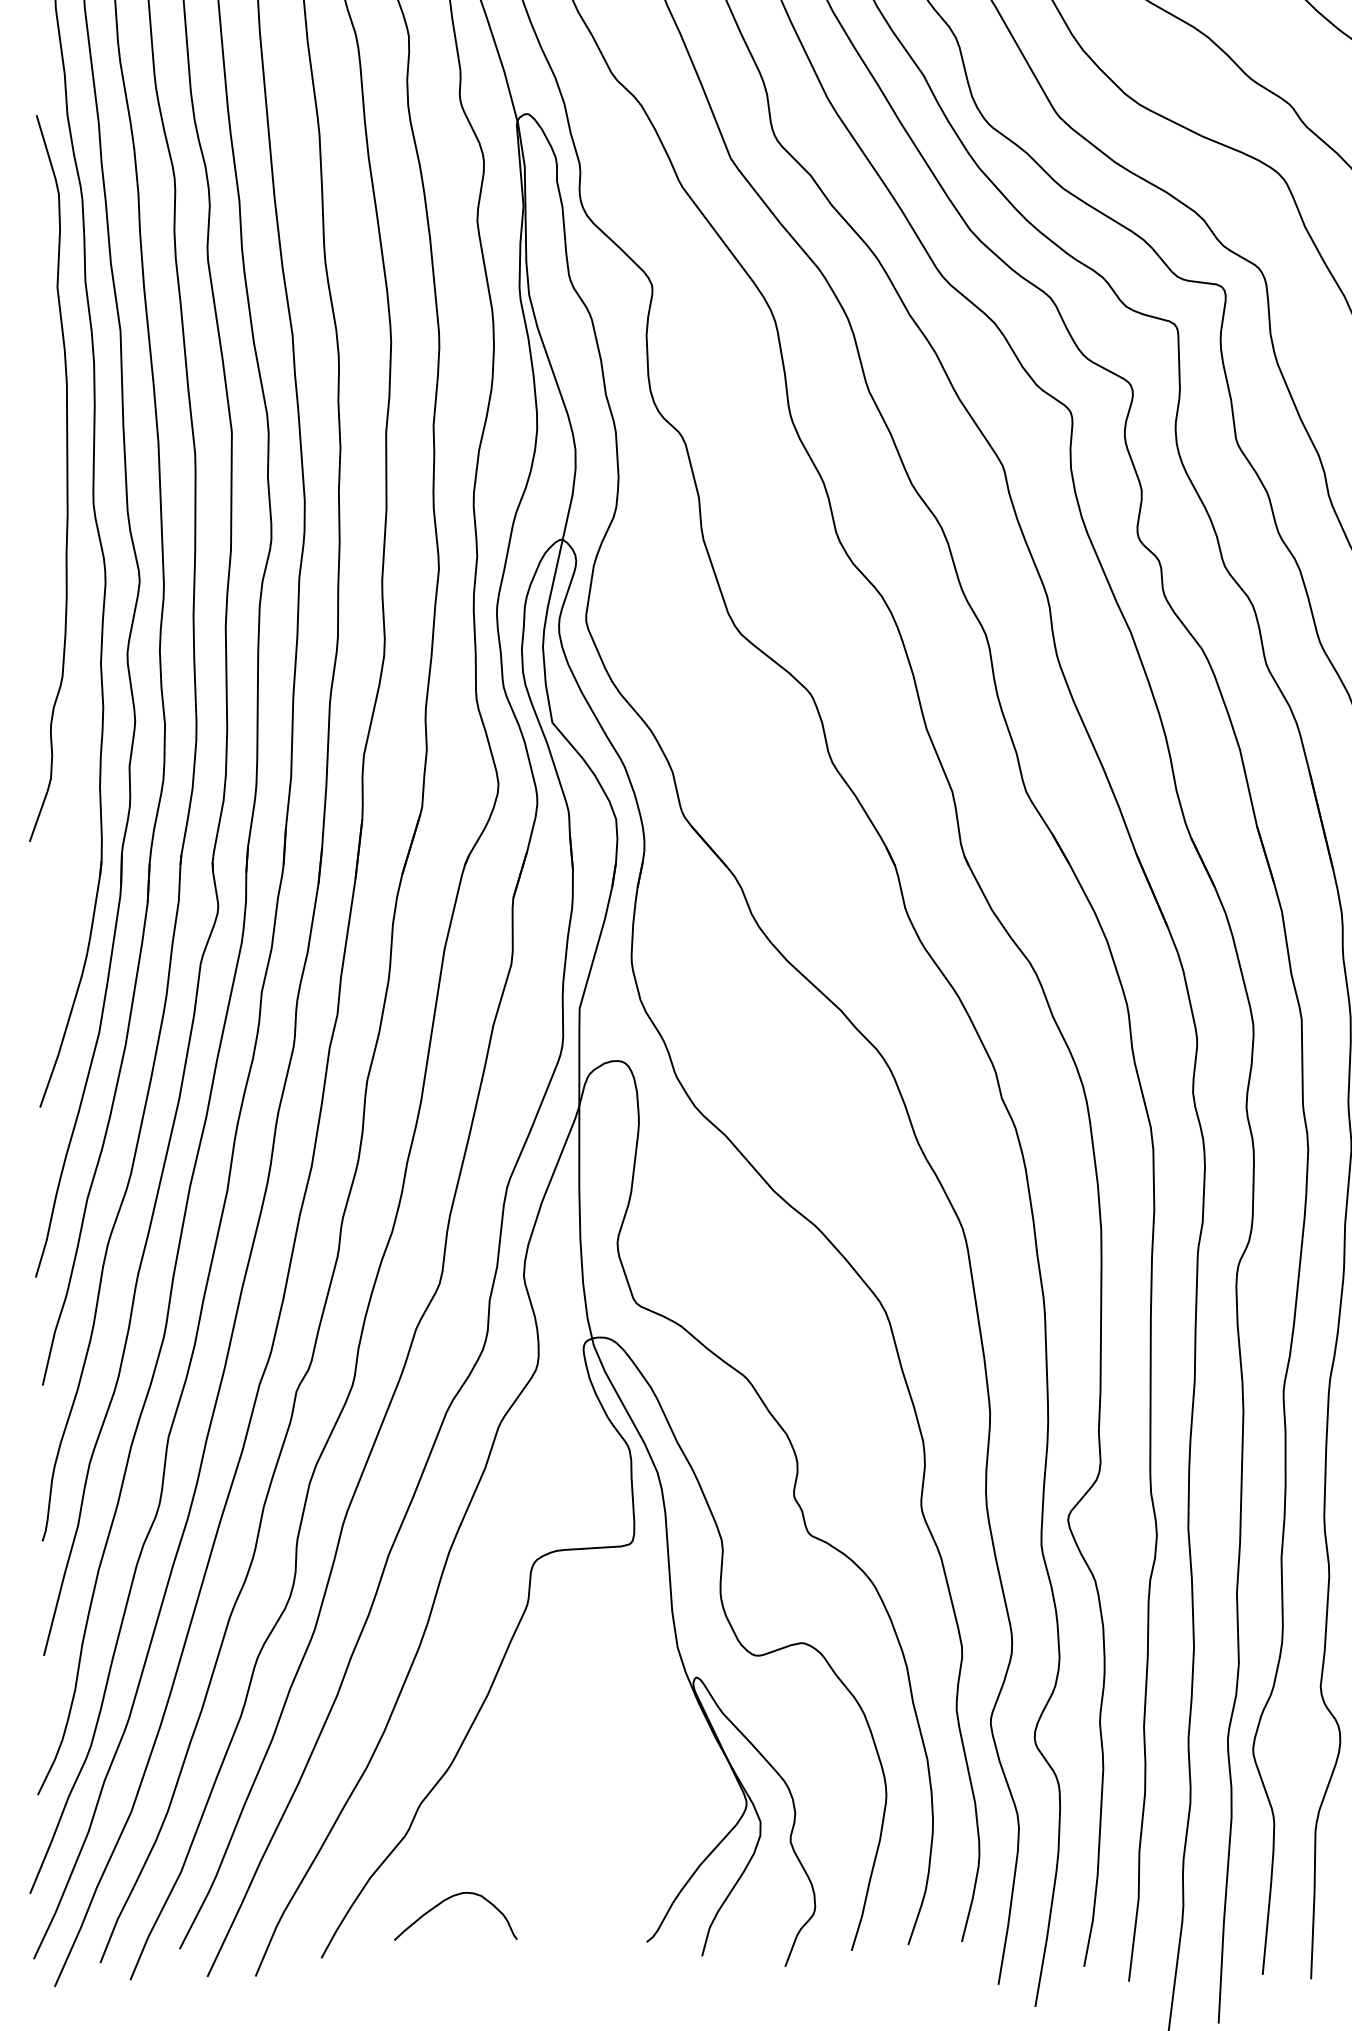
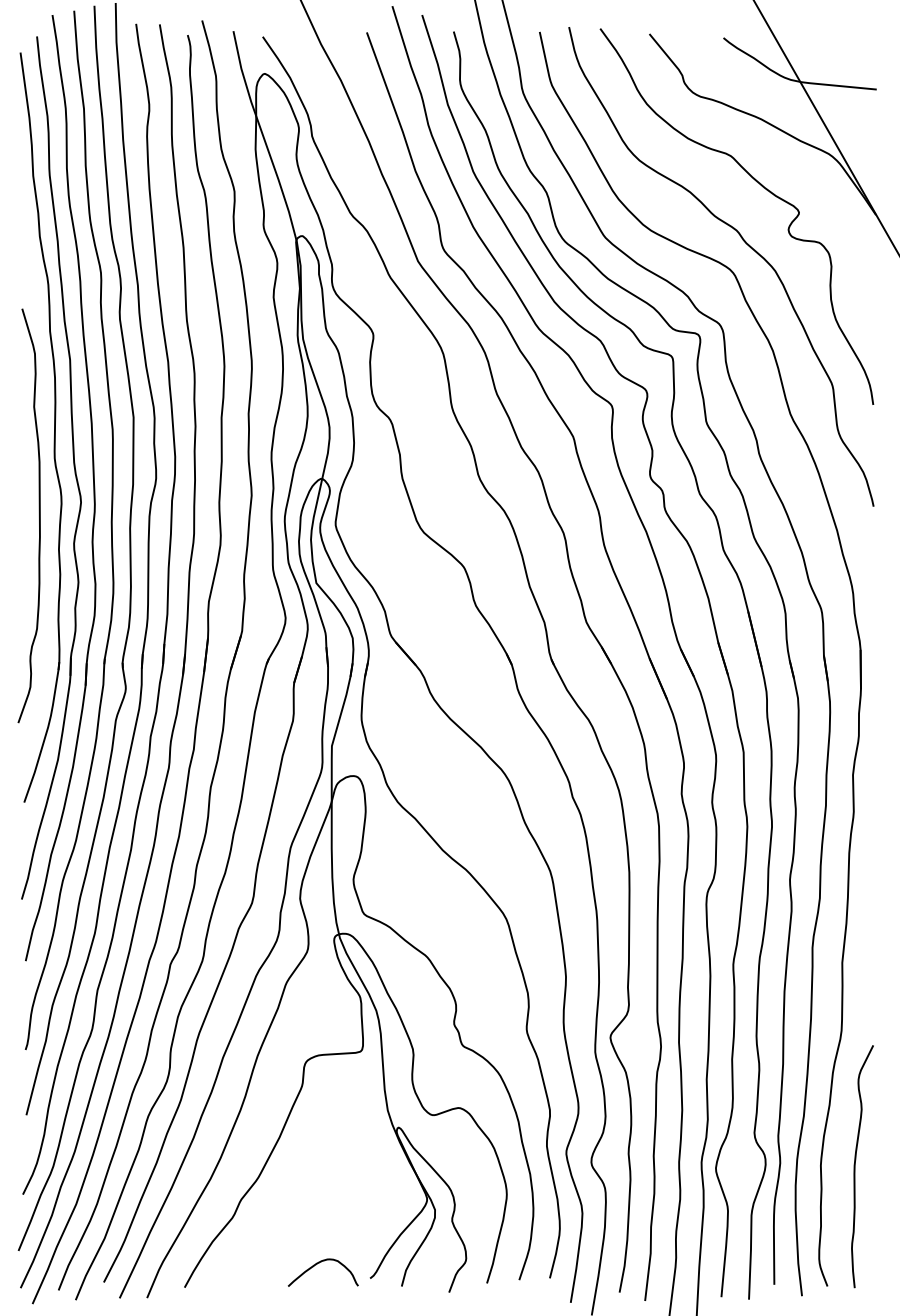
curve: (65, 476) -> (38, 514), moved
curve: (443, 1903) -> (316, 1265), moved

